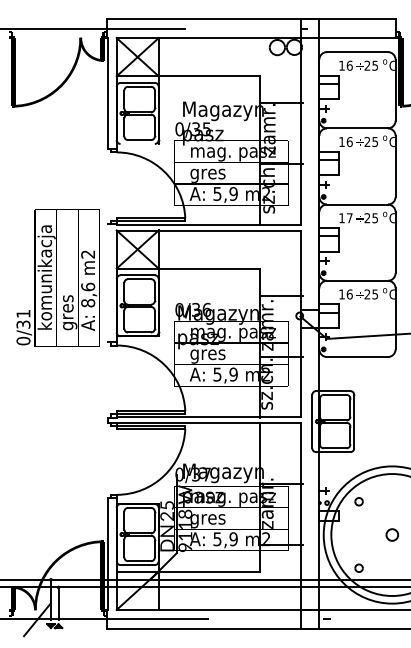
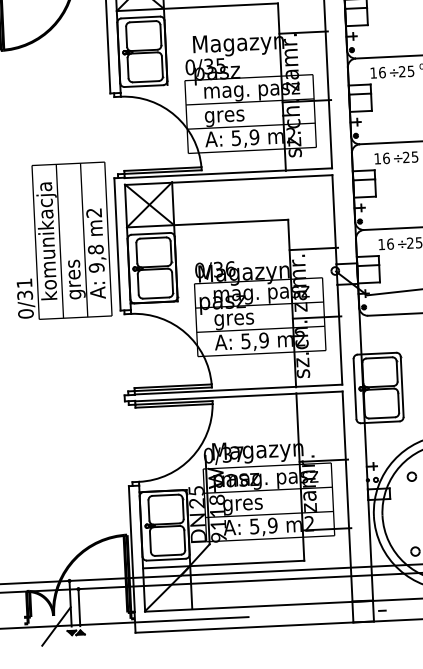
line: (137, 143) -> (143, 85), added
text: (349, 218) -> (386, 158), 17 -> 16
line: (107, 283) -> (117, 244), added
text: (88, 294) -> (96, 258), 8,6 -> 9,8

